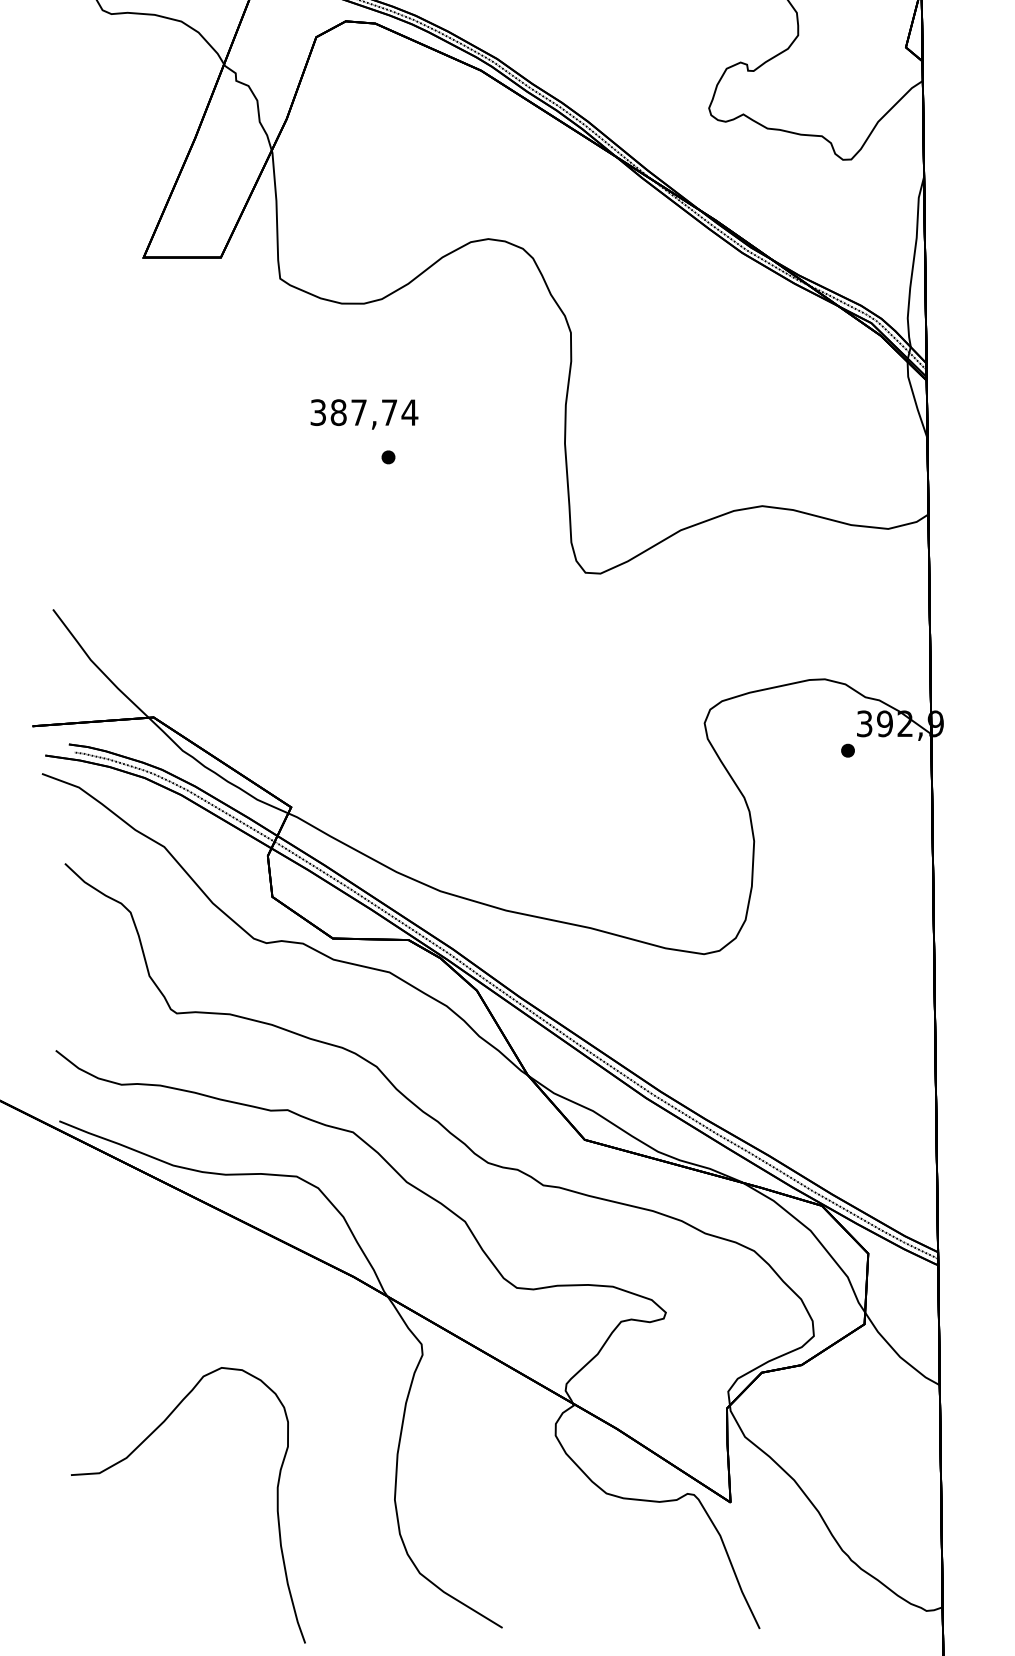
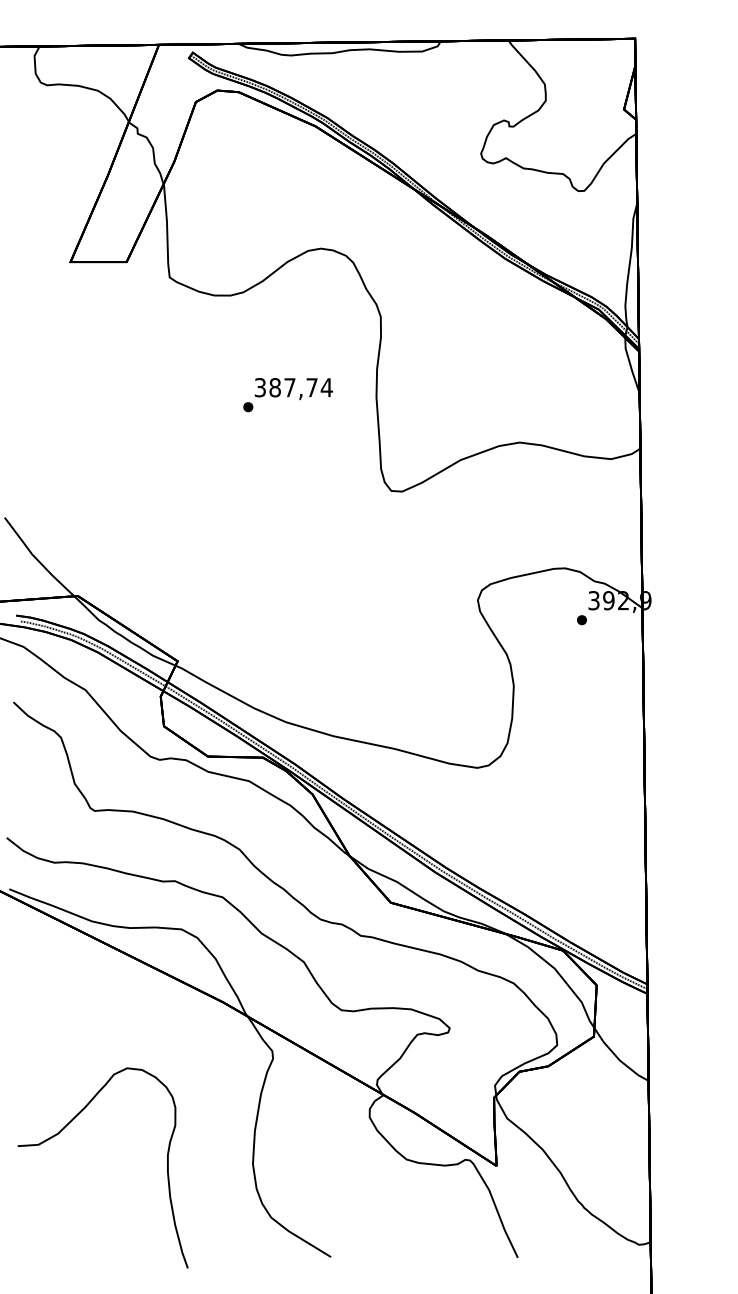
text: (363, 413) -> (293, 388), moved

